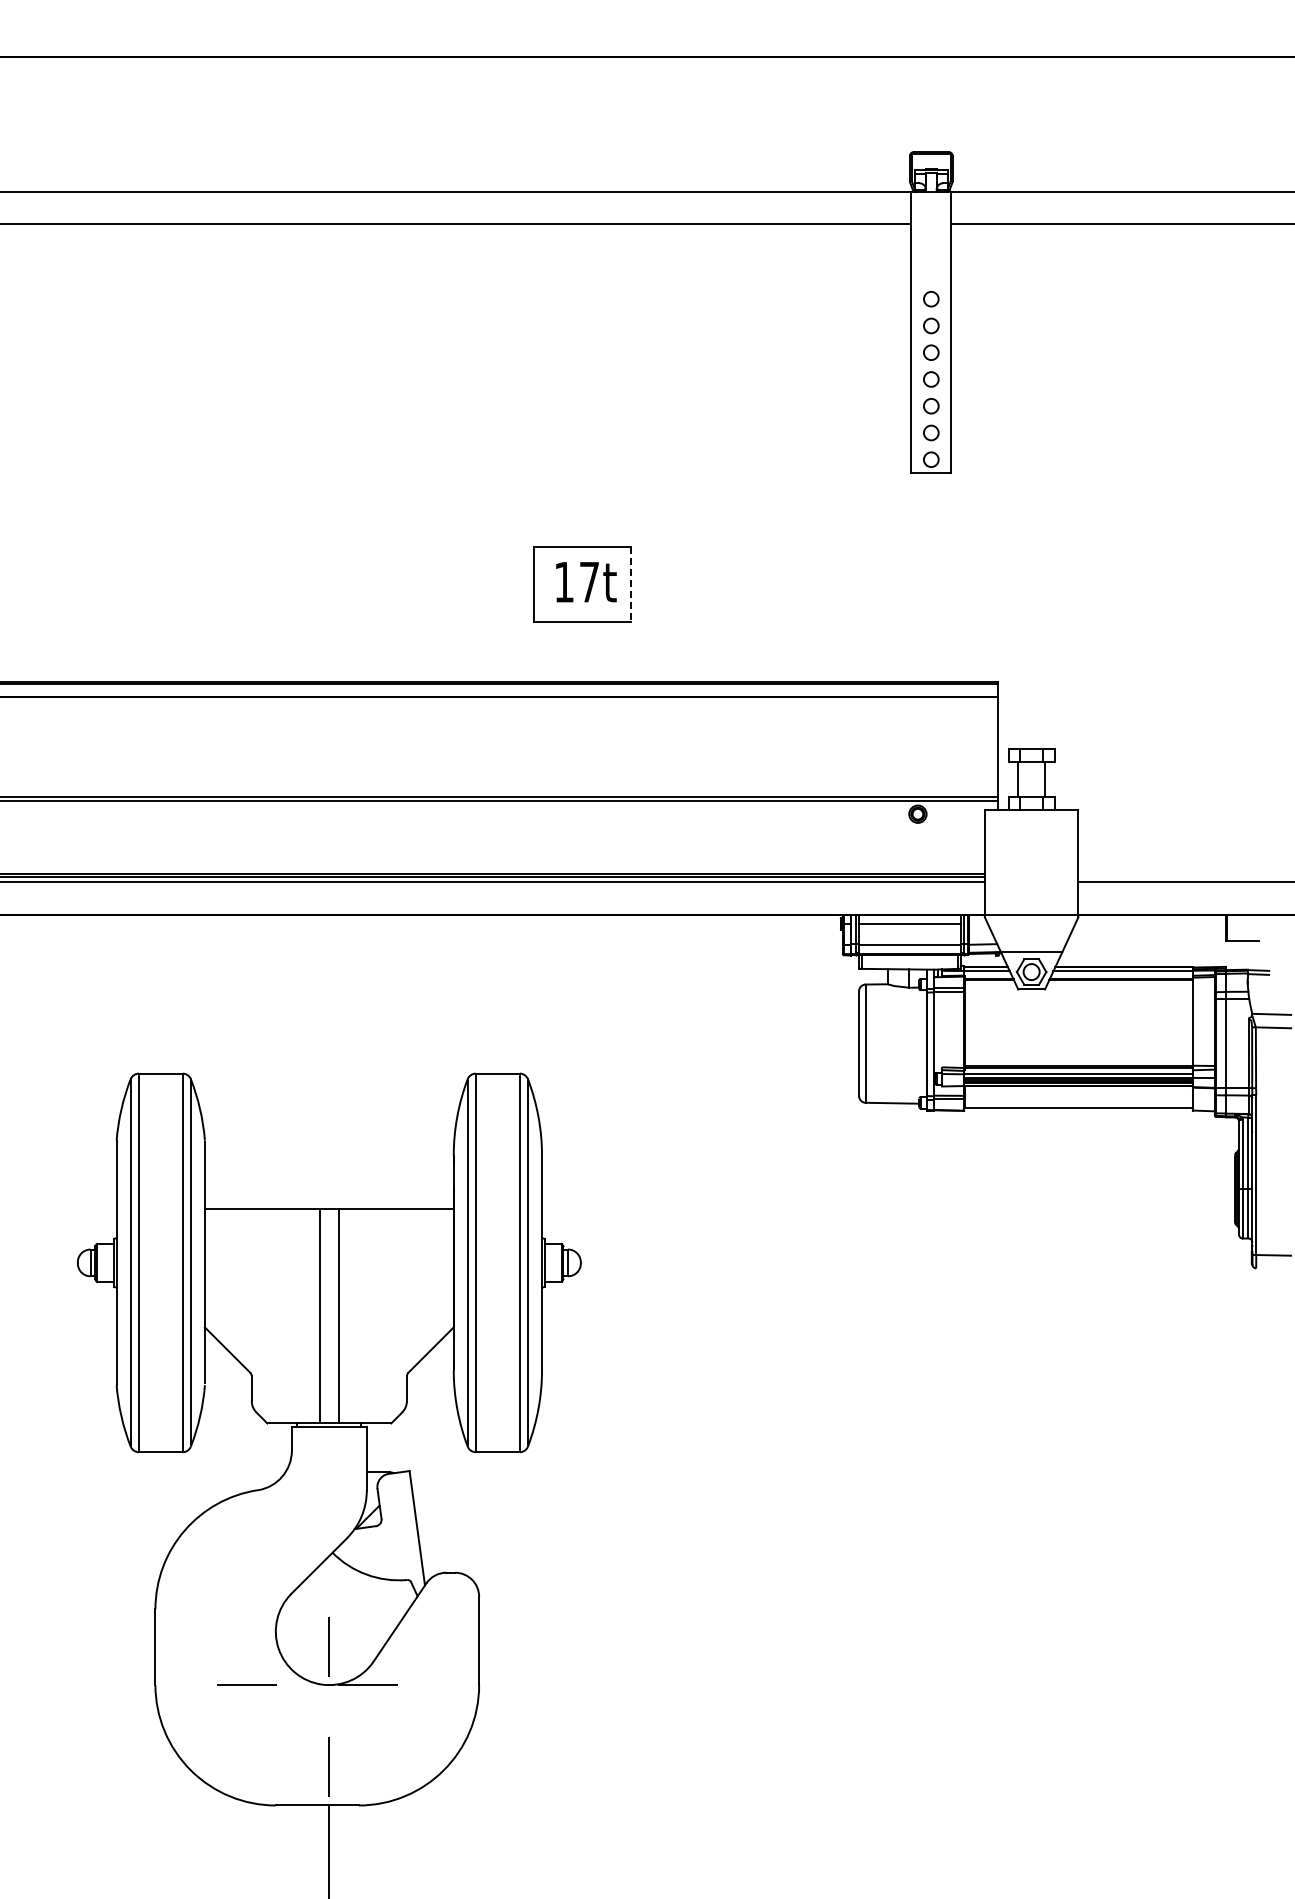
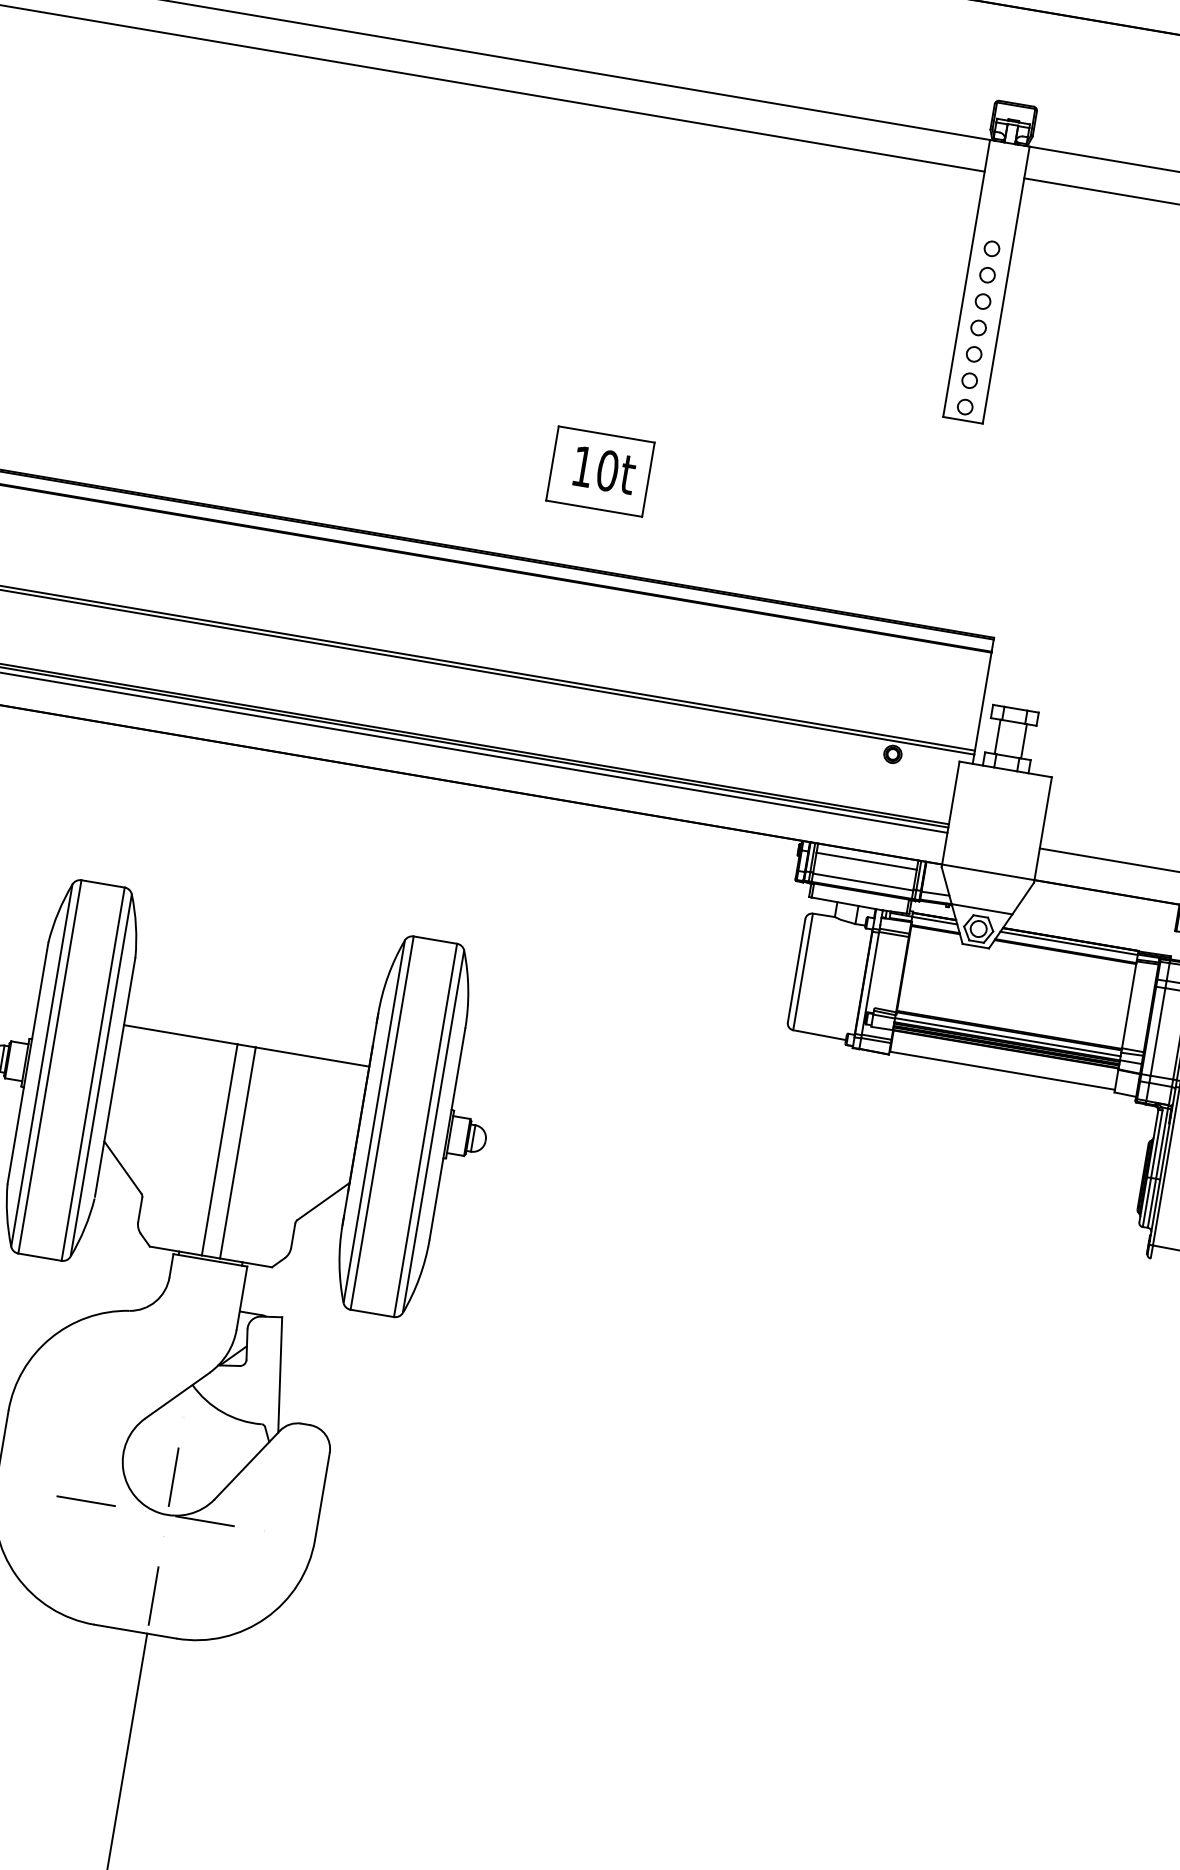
text: (589, 581) -> (607, 470), 17t -> 10t
line: (631, 584) -> (648, 480), dashed -> solid

